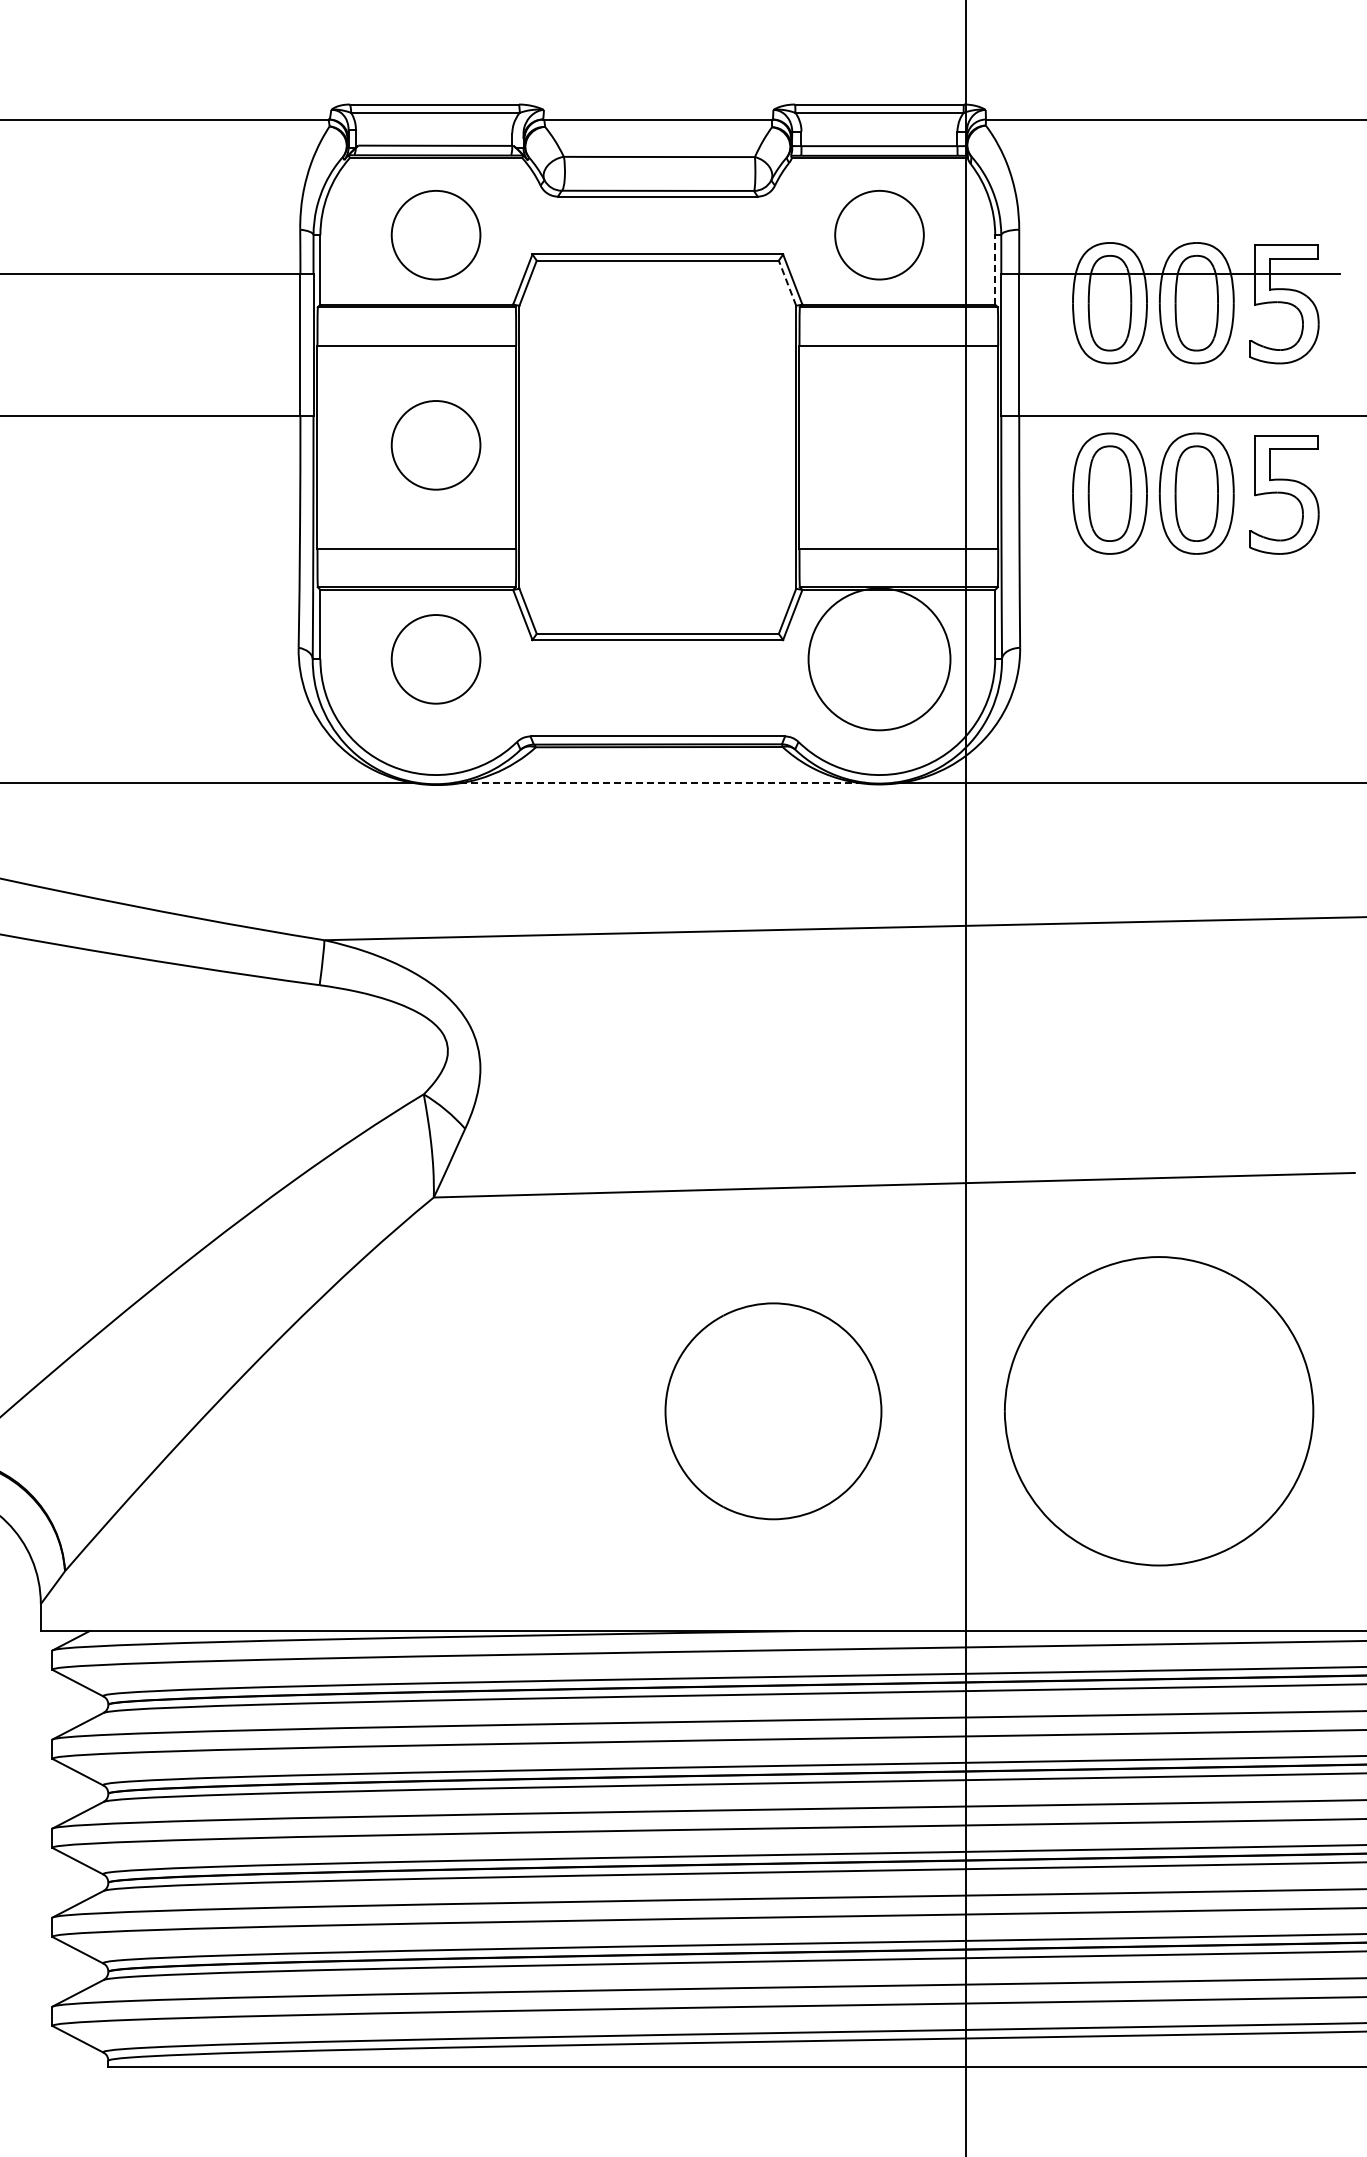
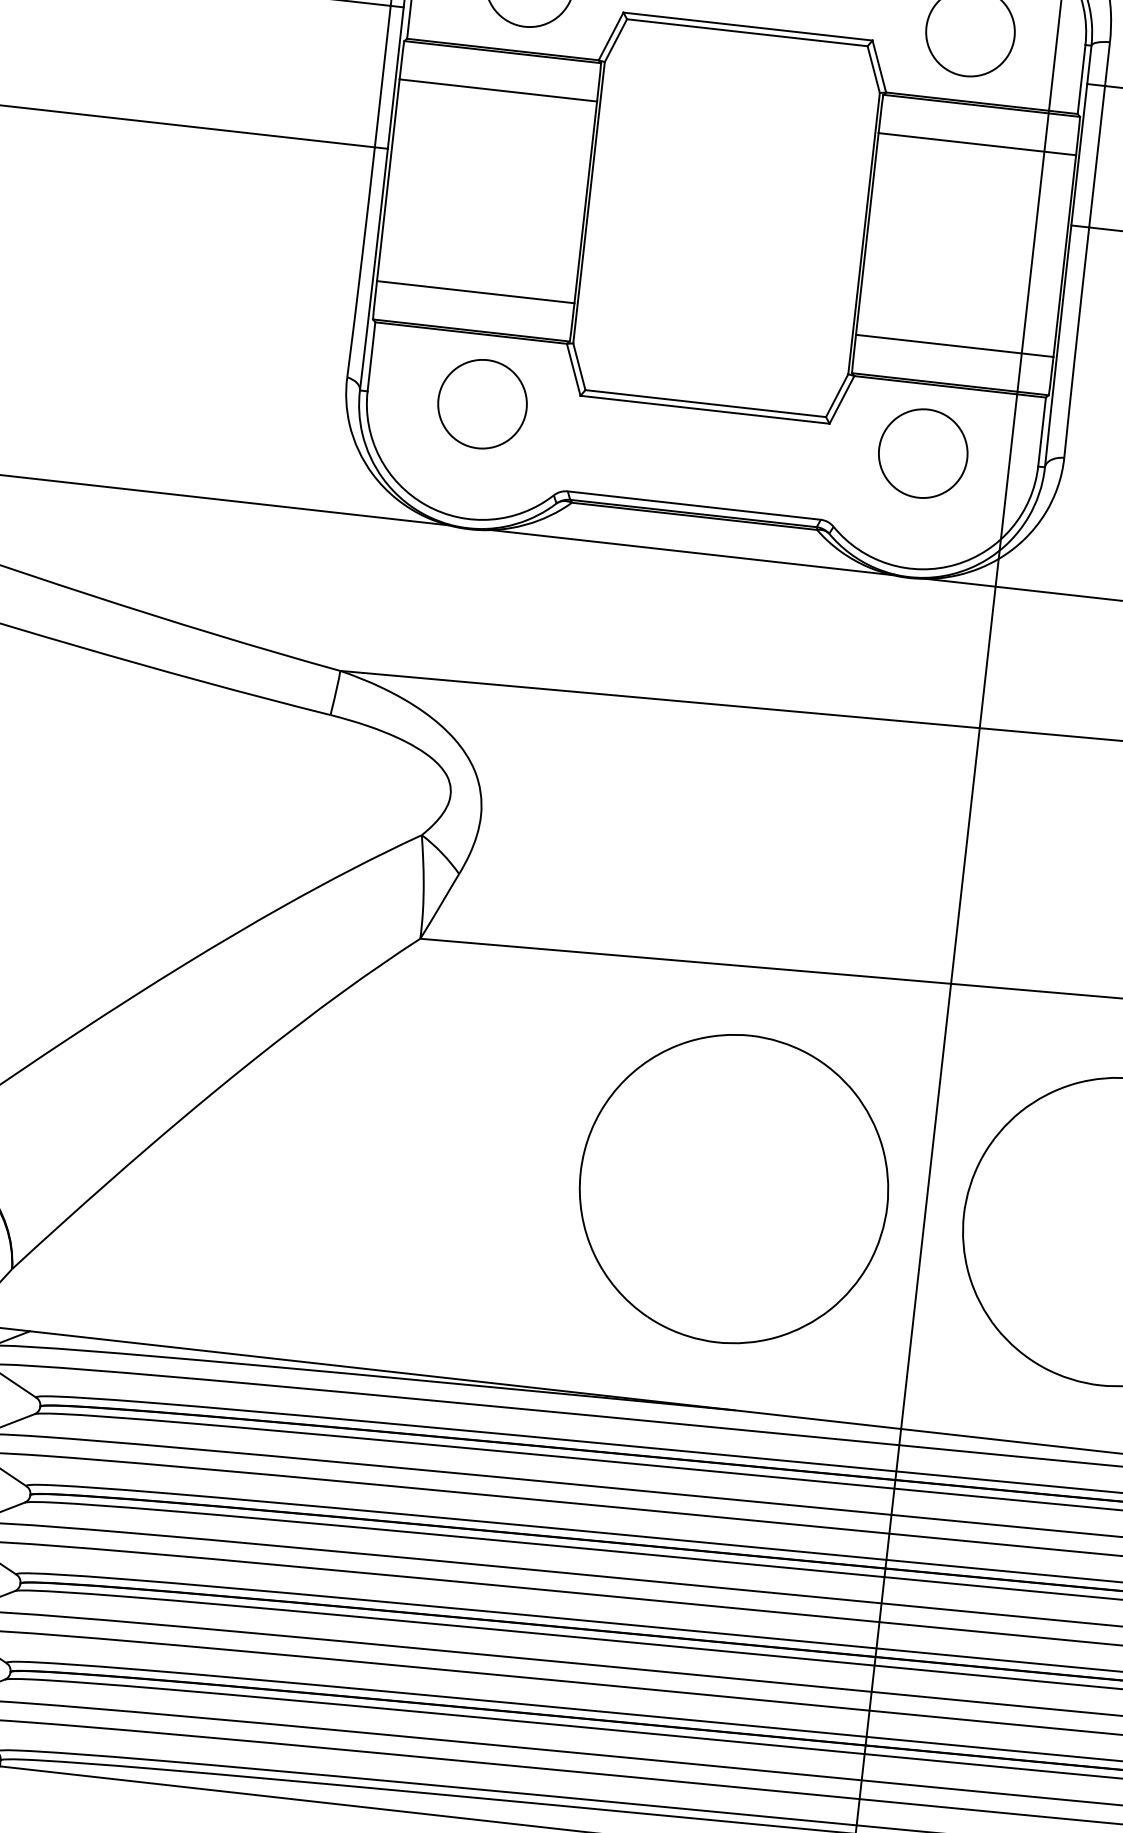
line: (995, 269) -> (1081, 79), dashed -> solid
line: (787, 282) -> (873, 68), dashed -> solid
circle: (435, 445) -> (505, 191), removed
circle: (879, 659) -> (923, 453), size x0.62
line: (660, 783) -> (691, 552), dashed -> solid
part: (773, 1411) -> (734, 1189), size x1.43

